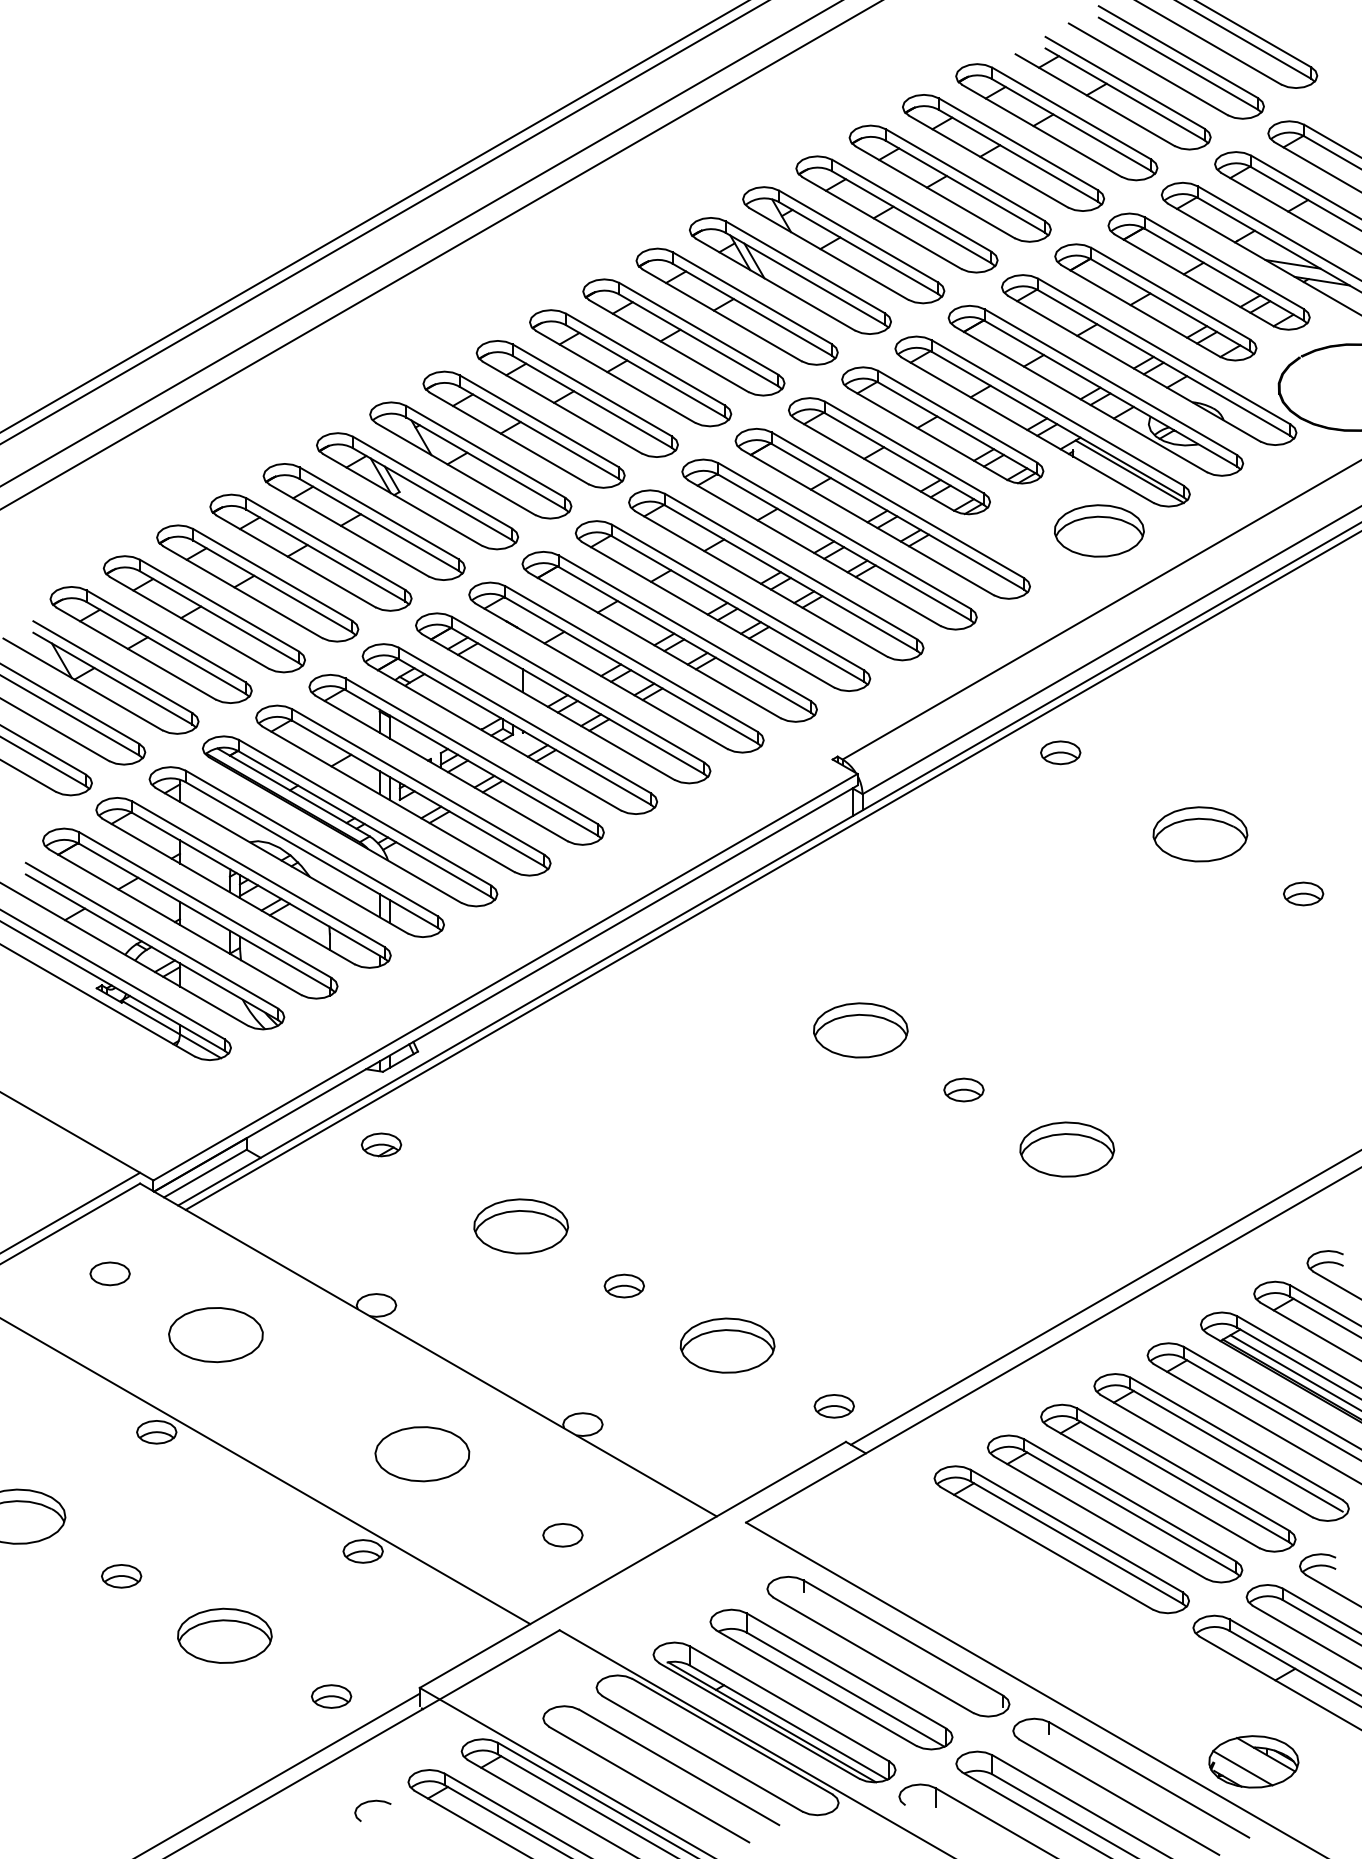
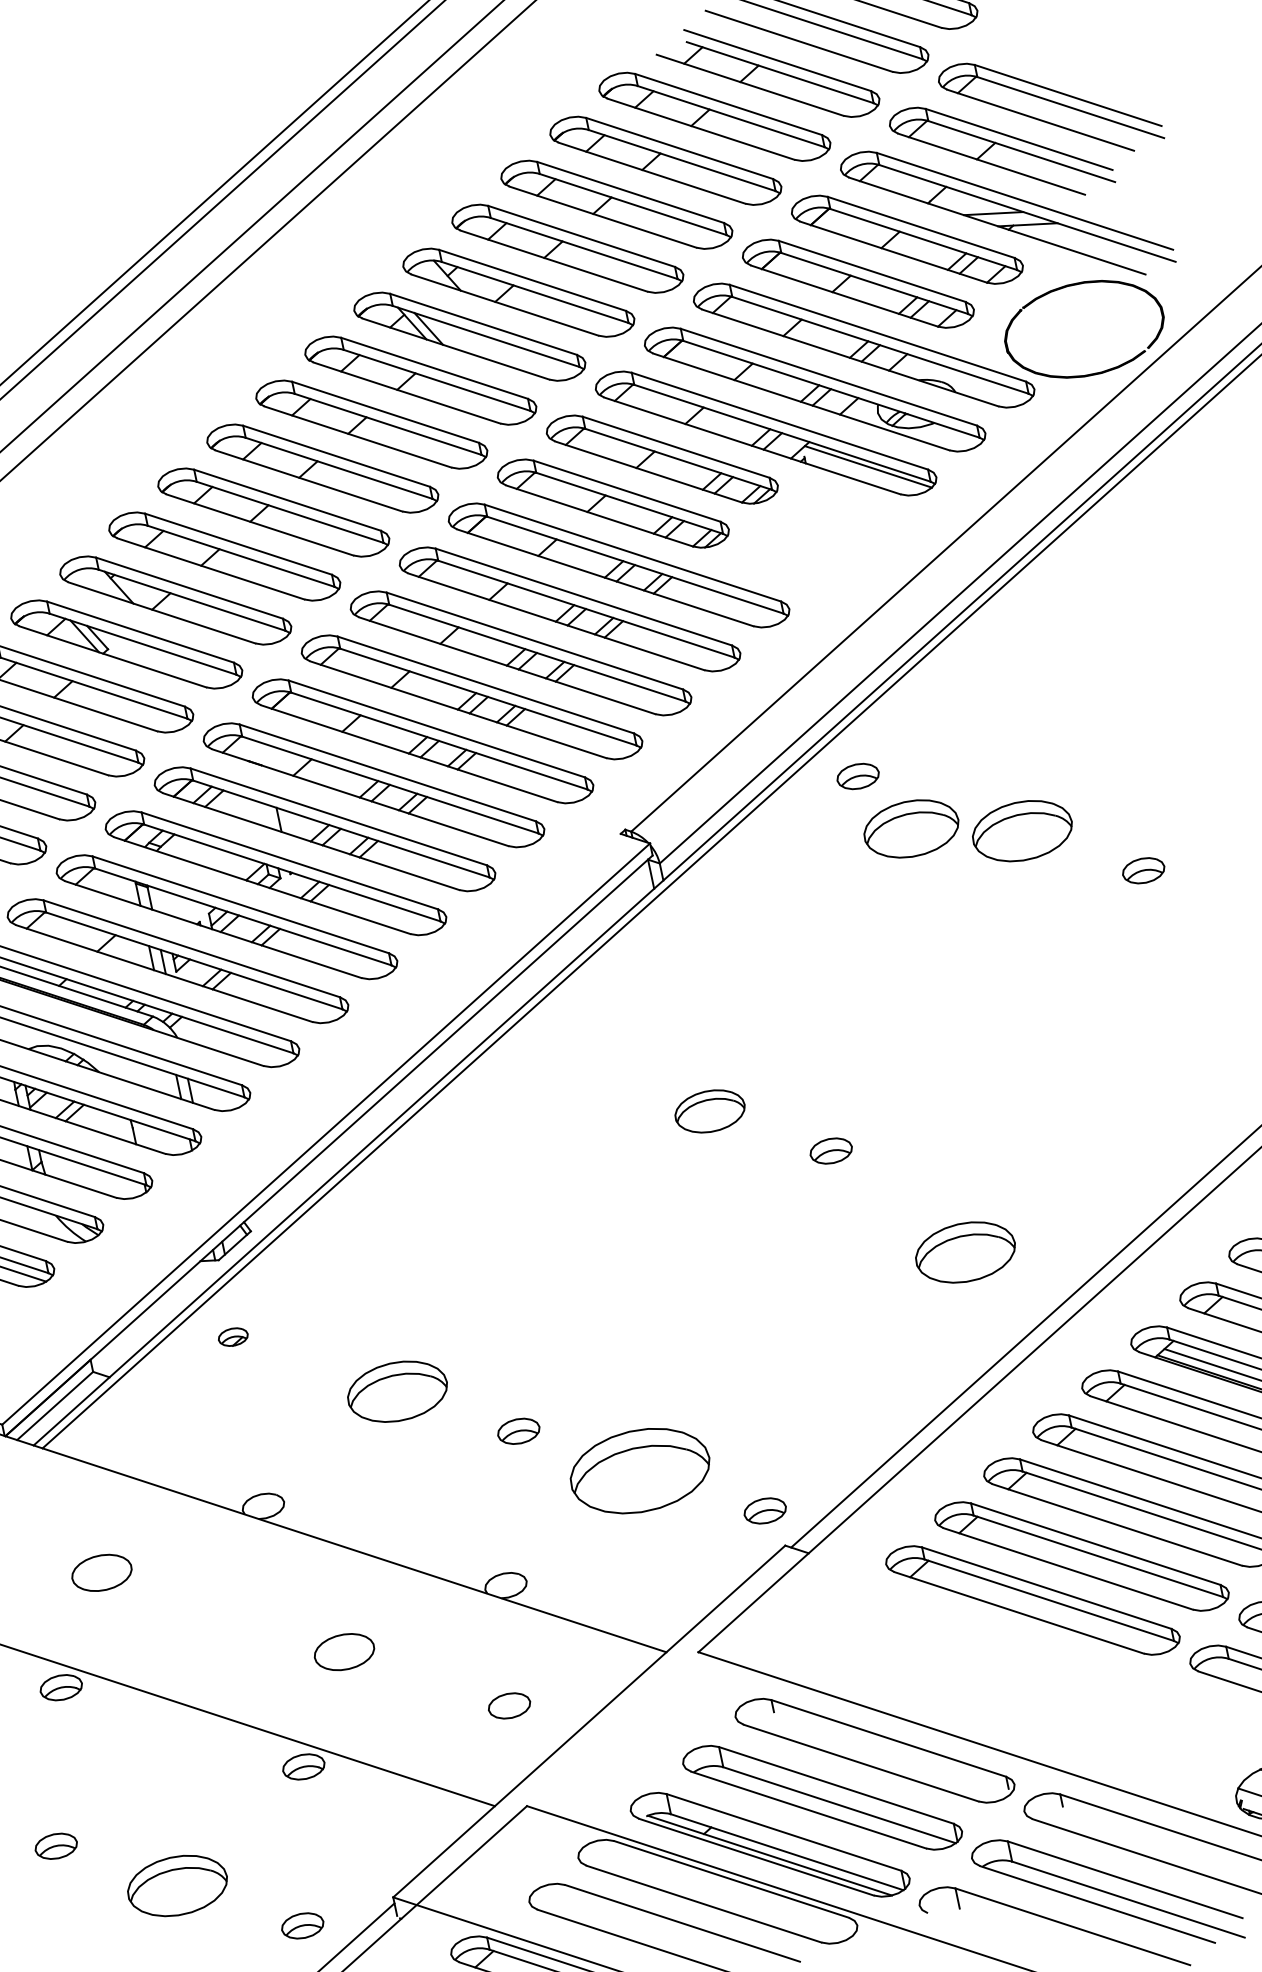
part: (1099, 530) -> (911, 828), moved
part: (860, 1030) -> (709, 1111), size x0.7
part: (381, 1144) -> (233, 1336), size x0.7
part: (1067, 1149) -> (965, 1252), moved
part: (215, 1335) -> (101, 1573), size x0.6
part: (727, 1345) -> (639, 1470), size x1.4
part: (422, 1454) -> (344, 1652), size x0.6

